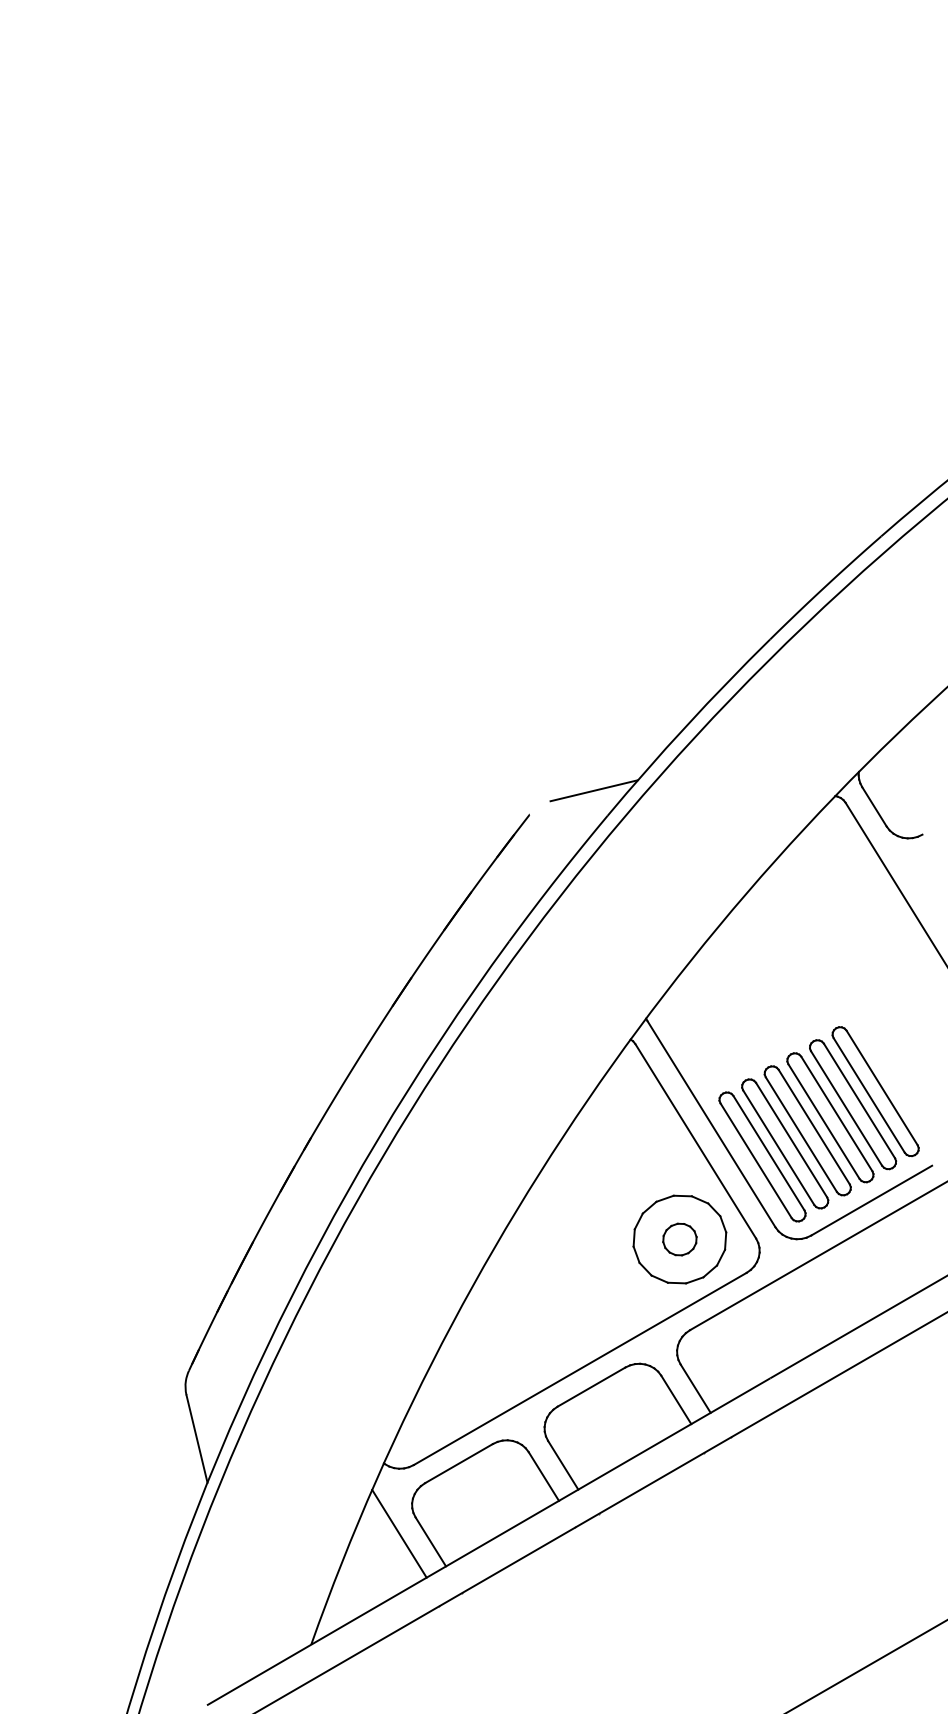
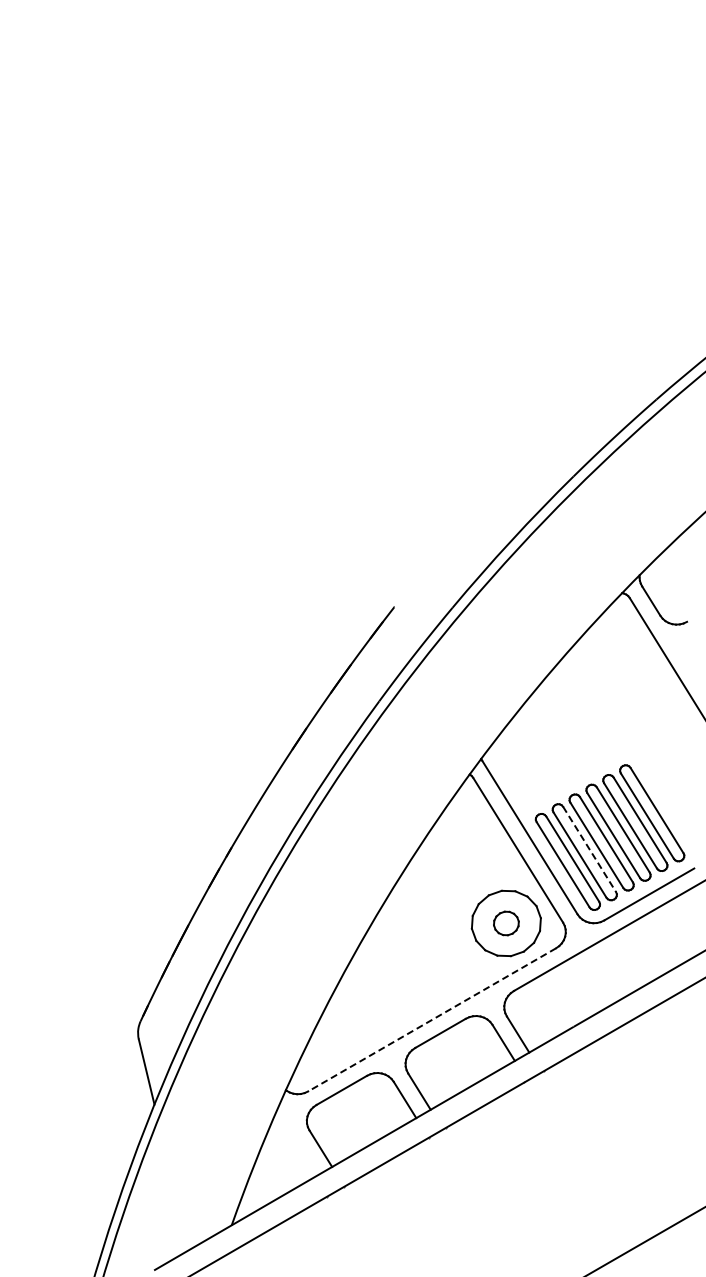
line: (594, 789) -> (442, 588), removed
line: (791, 1140) -> (589, 849), solid -> dashed
line: (579, 1369) -> (431, 1020), solid -> dashed
line: (399, 1533) -> (297, 1142), removed

